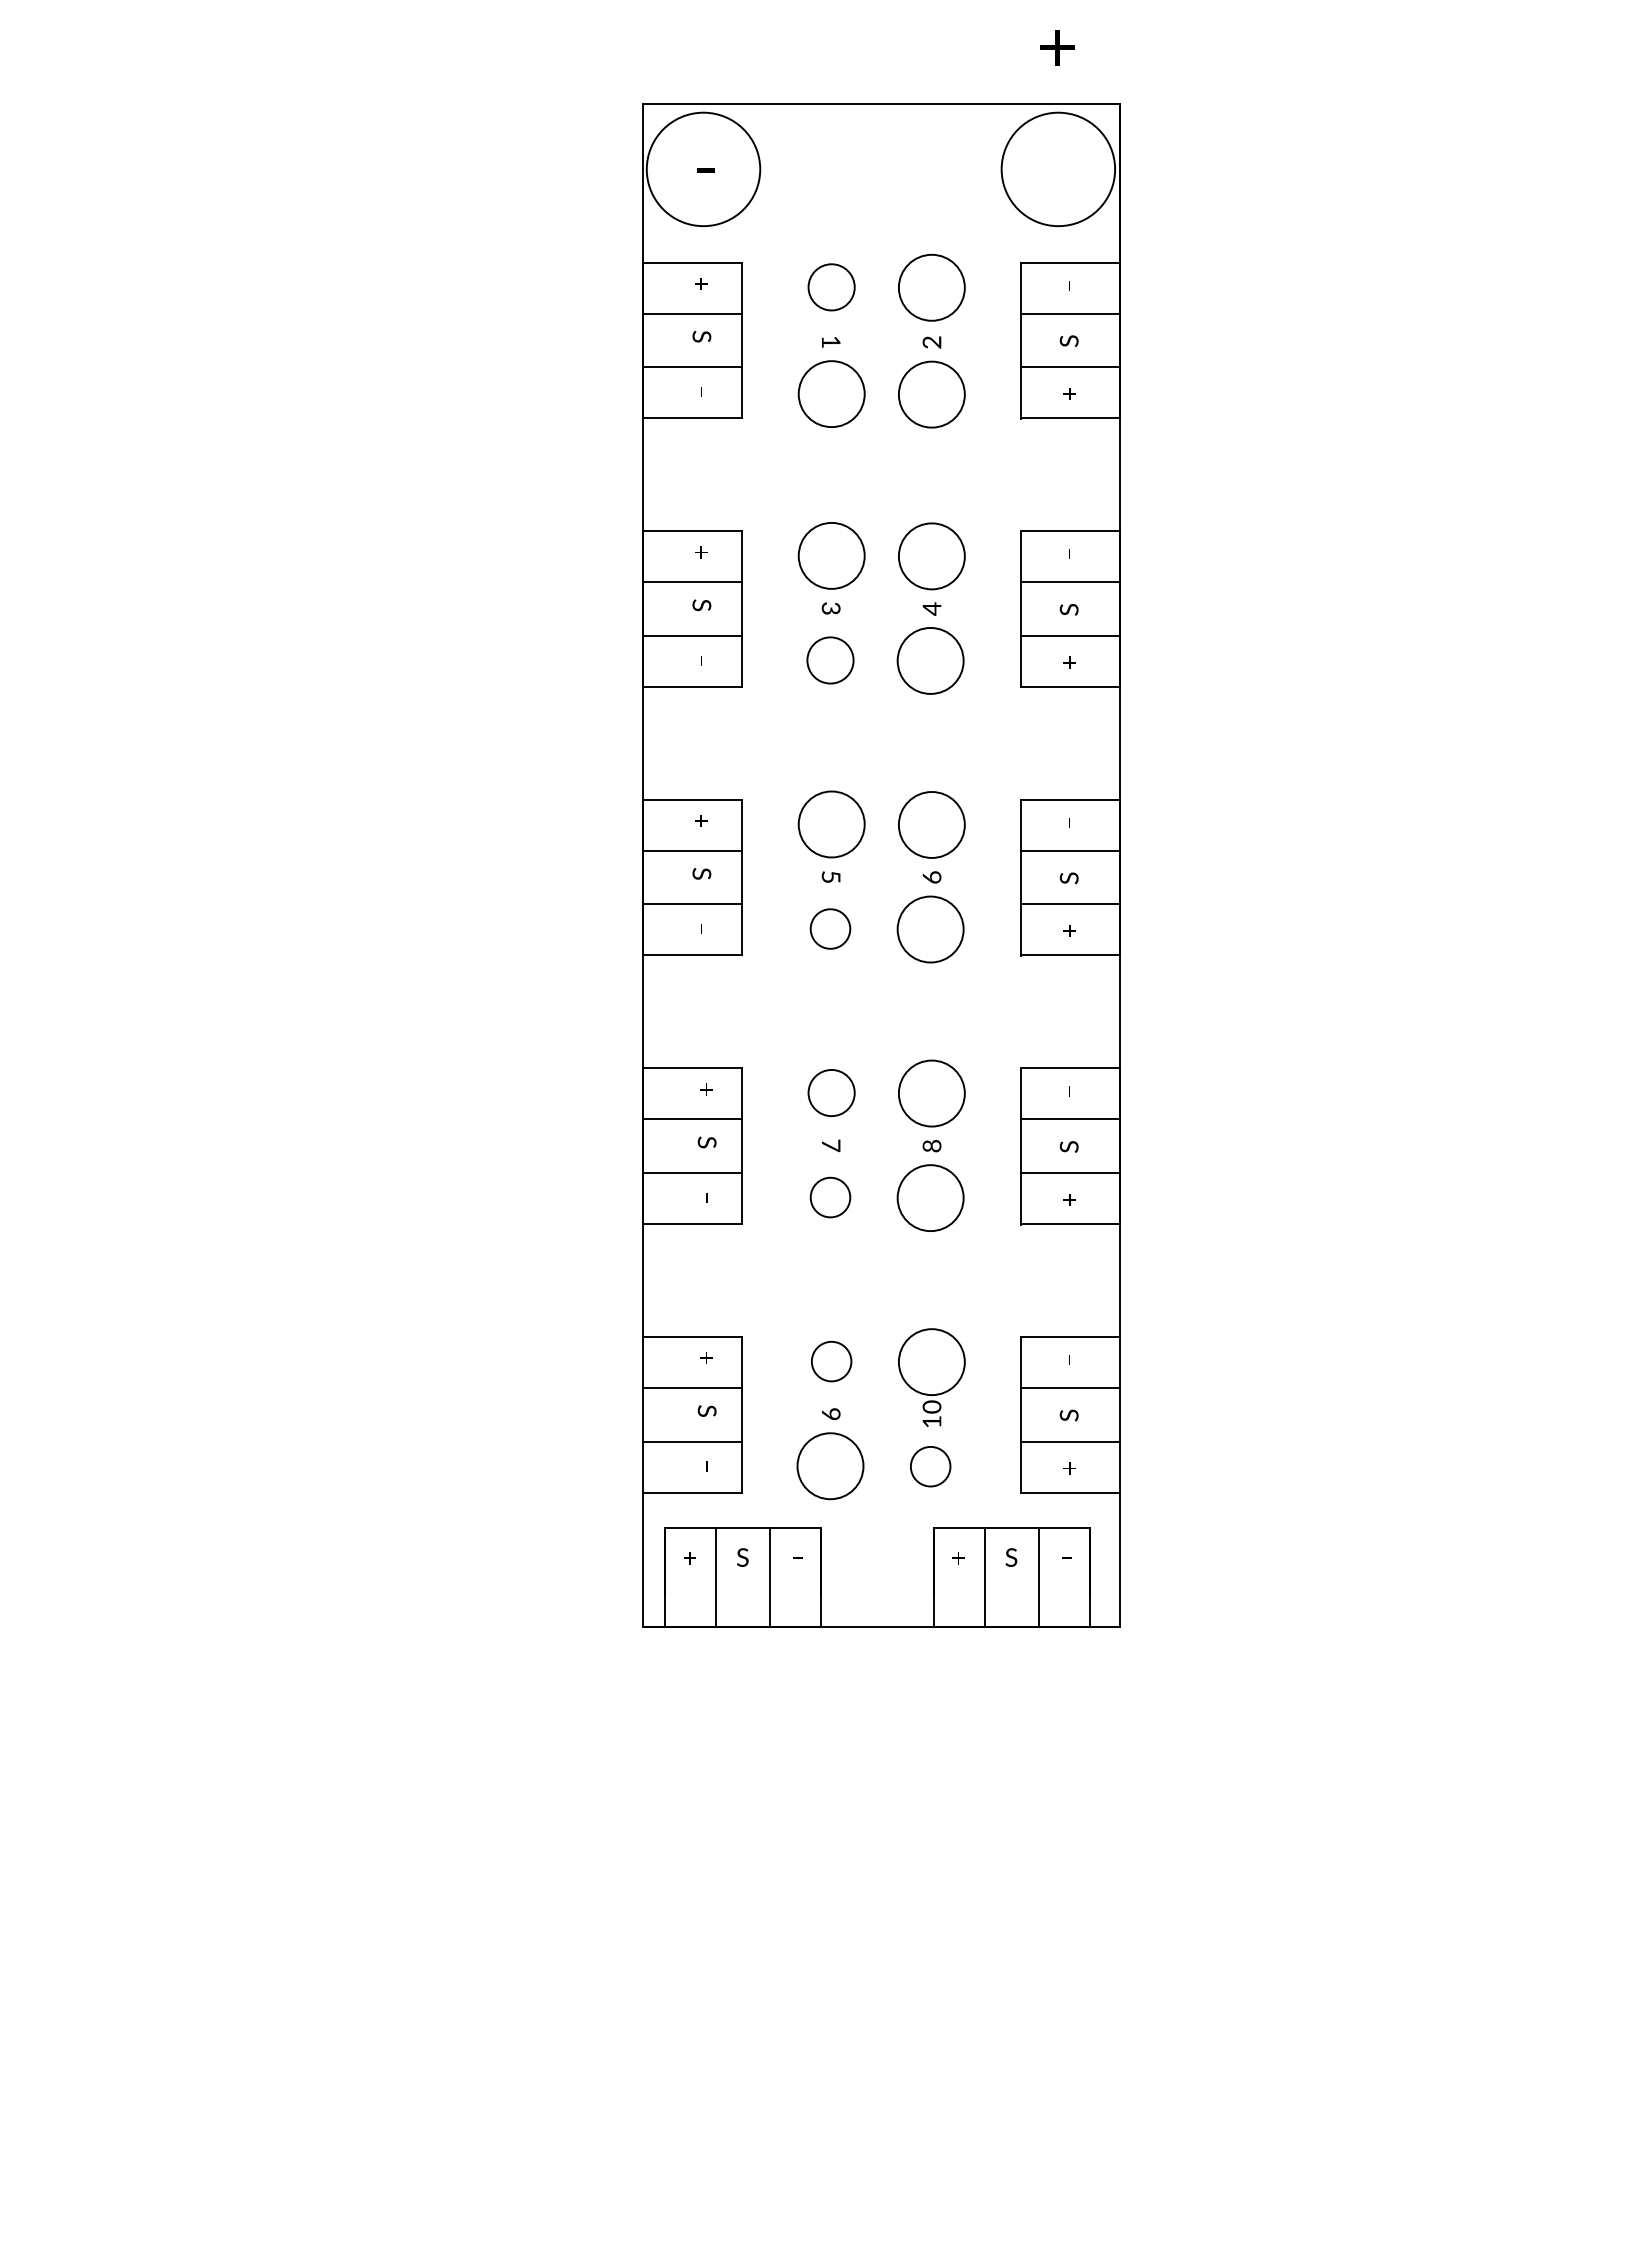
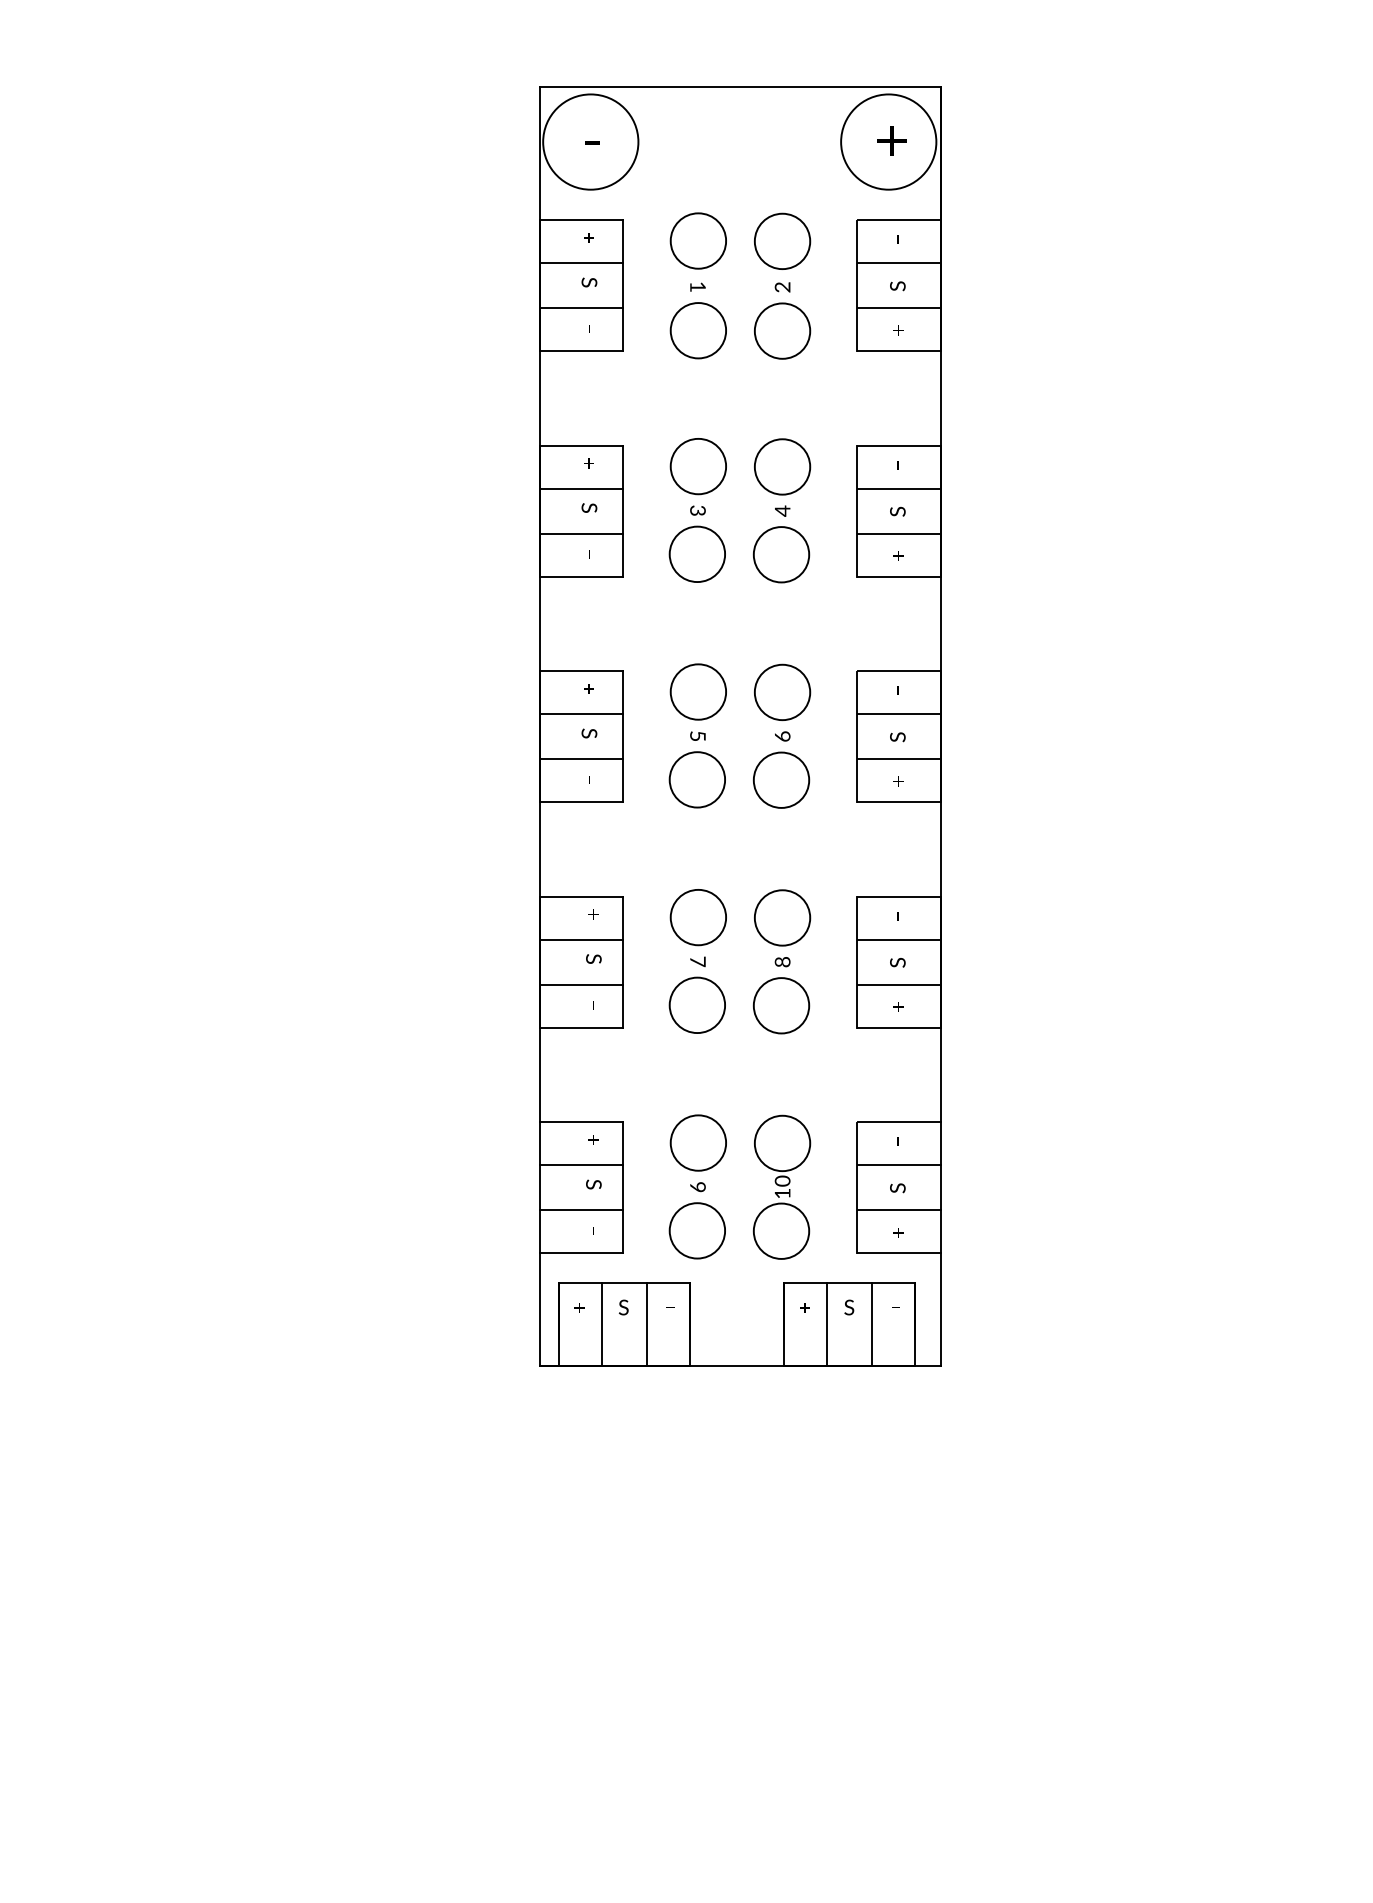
text: (1057, 47) -> (892, 140), moved
circle: (831, 287) -> (698, 241), size x1.43
circle: (830, 660) -> (697, 554), size x1.43
circle: (830, 928) -> (697, 779), size x1.67
circle: (831, 1092) -> (698, 917), size x1.43
circle: (830, 1197) -> (697, 1005), size x1.67
circle: (831, 1361) -> (698, 1142), size x1.67
circle: (930, 1466) -> (781, 1231), size x1.67

